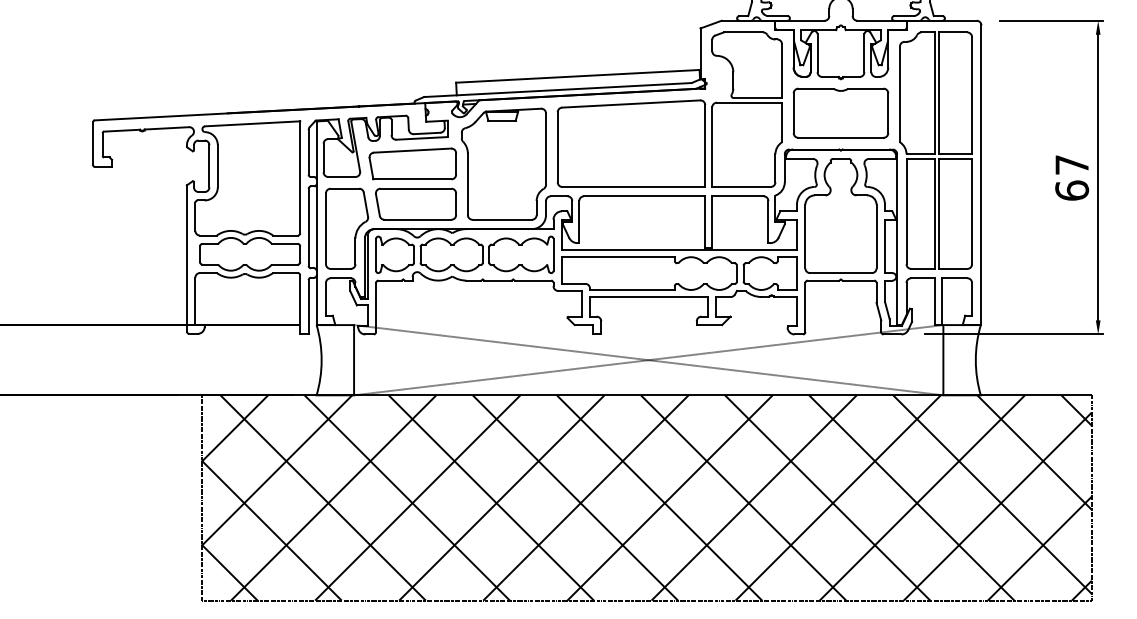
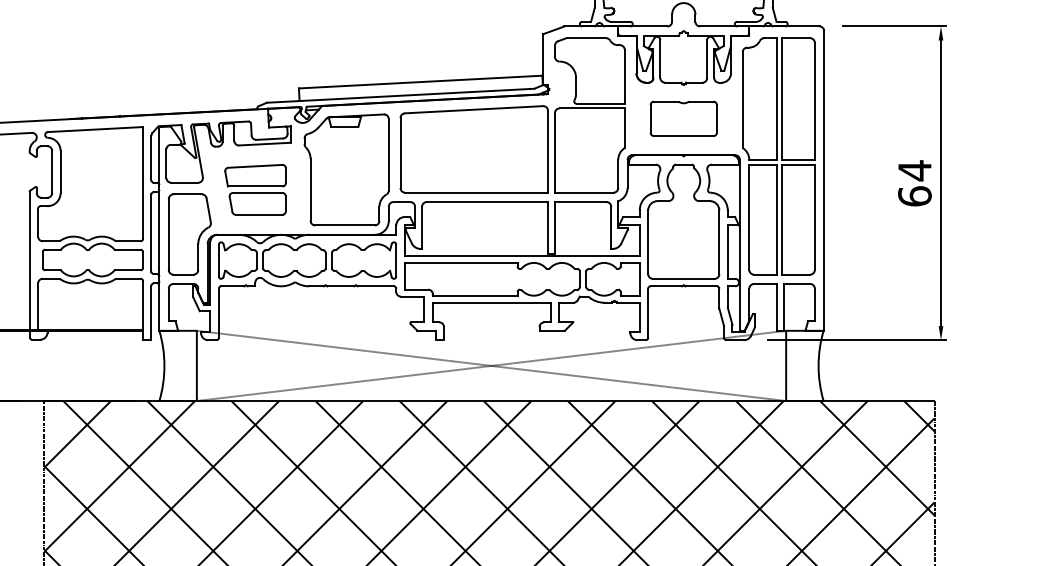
part: (840, 112) -> (683, 118), size x0.7
text: (1071, 164) -> (914, 170), 67 -> 64
part: (412, 183) -> (255, 189), size x0.7

